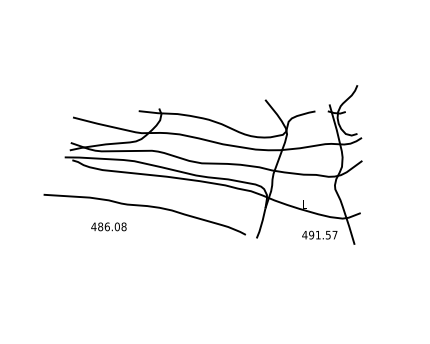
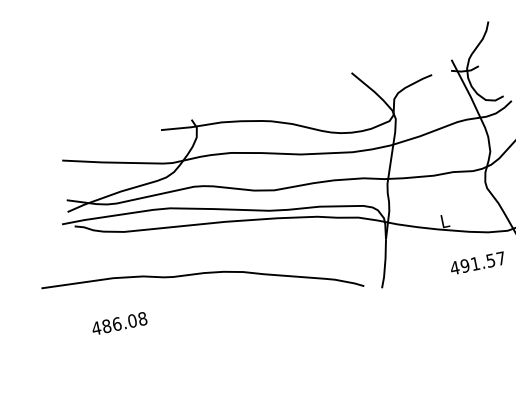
text: (108, 226) -> (118, 323), moved

